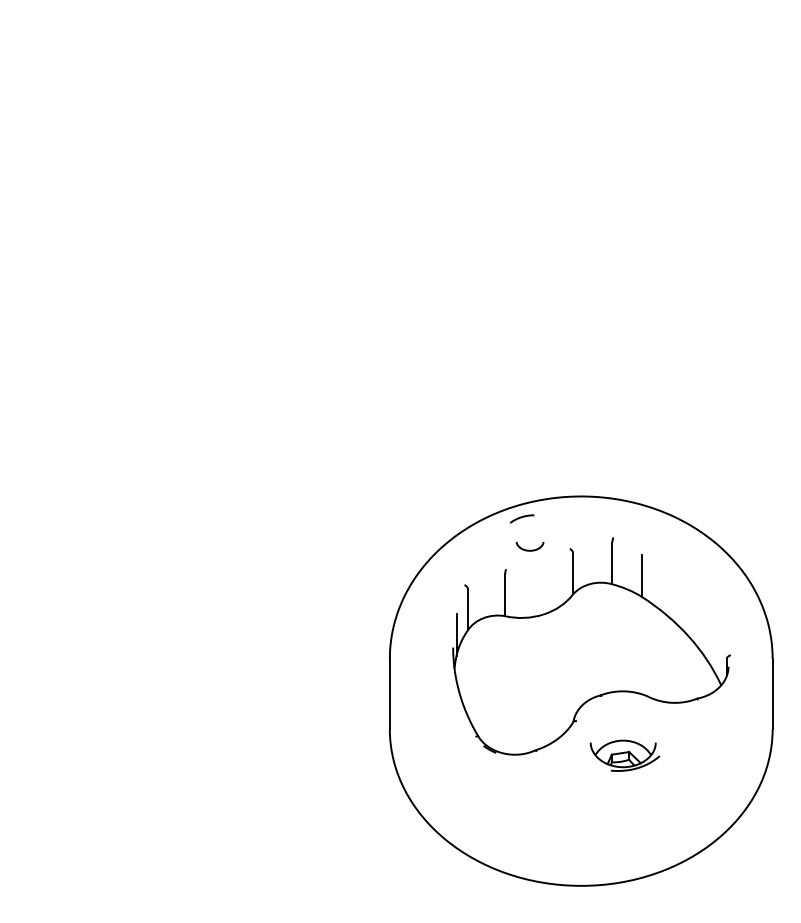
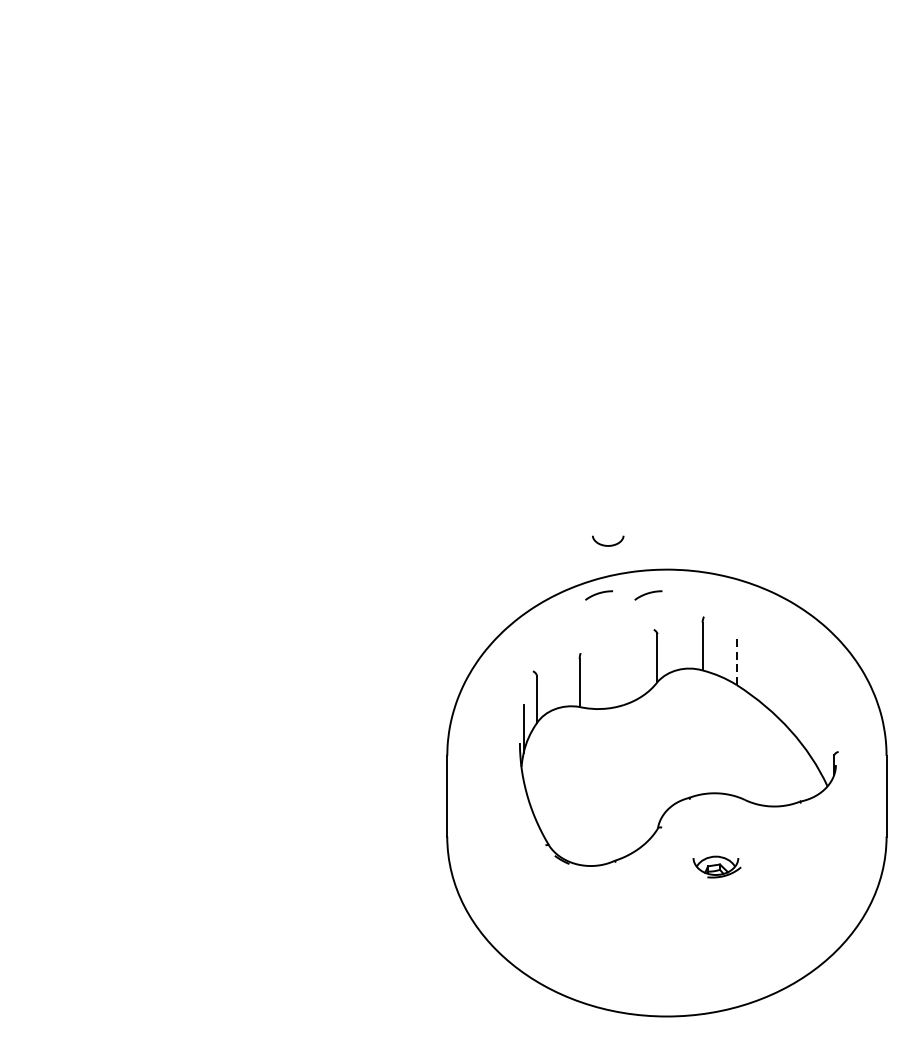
curve: (564, 518) -> (647, 594), added
curve: (529, 549) -> (607, 544), moved
line: (641, 576) -> (736, 661), solid -> dashed
part: (624, 755) -> (716, 866), size x0.6

